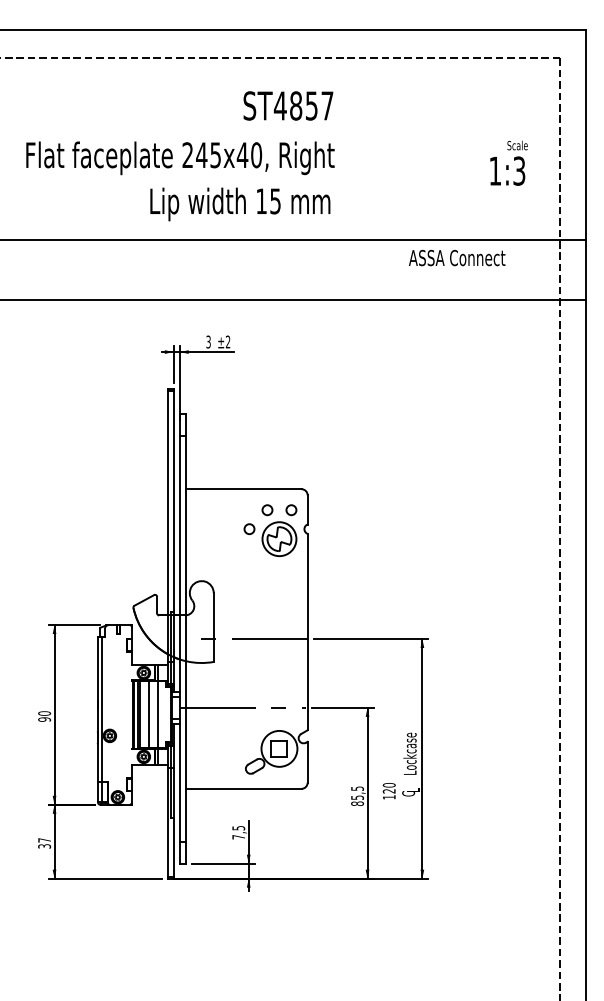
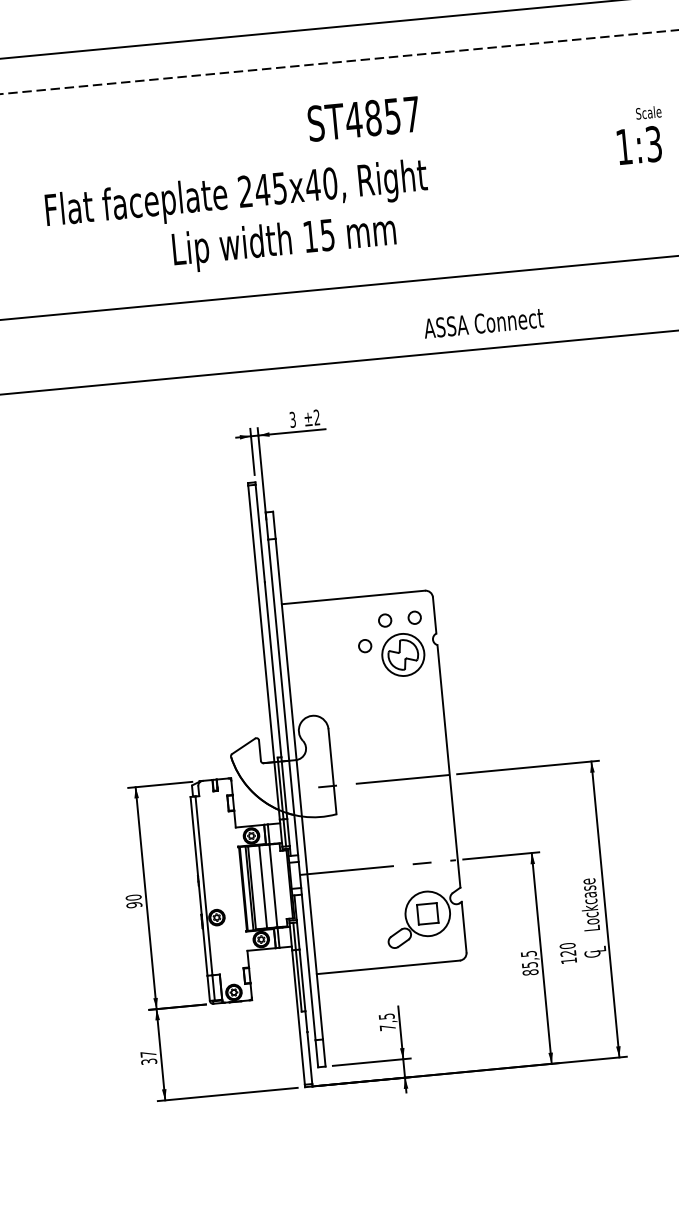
text: (508, 162) -> (639, 134), moved
text: (240, 204) -> (284, 243), moved
text: (457, 257) -> (484, 322), moved

